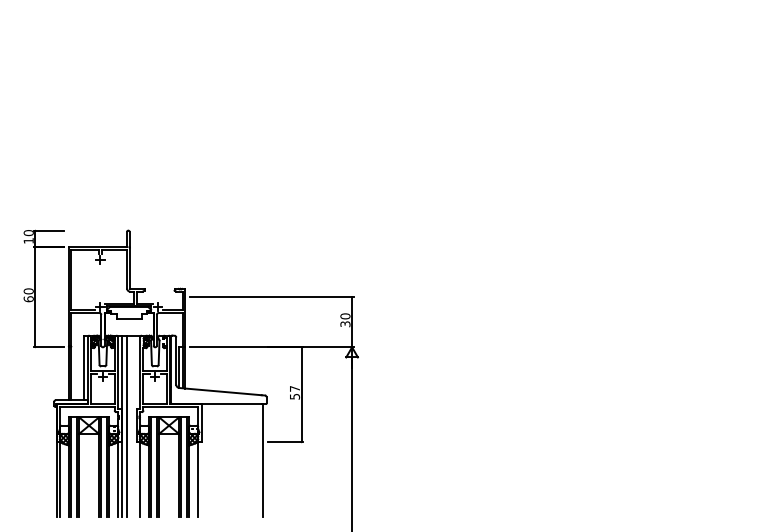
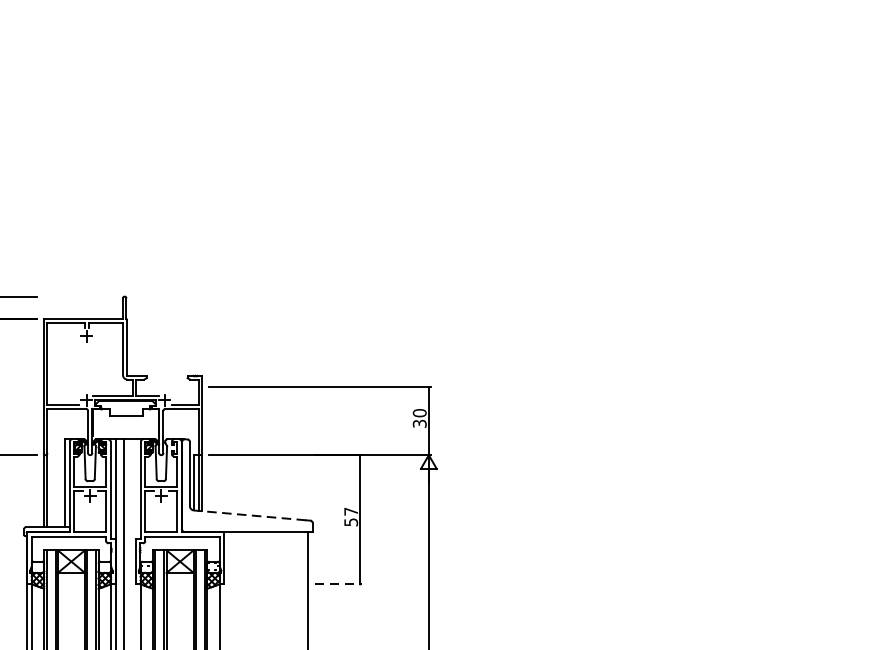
line: (220, 391) -> (249, 515), solid -> dashed
line: (285, 442) -> (338, 584), solid -> dashed

